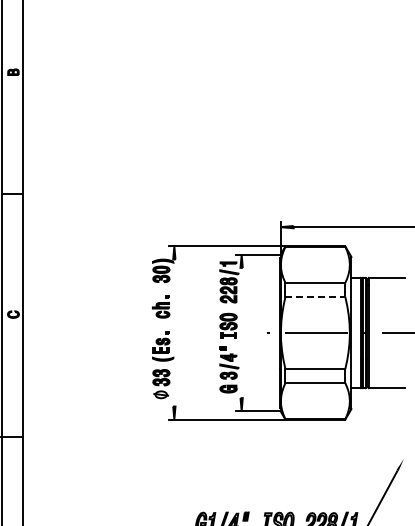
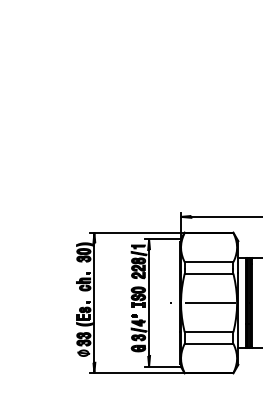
line: (315, 296) -> (209, 273), dashed -> solid
line: (174, 332) -> (94, 302), added
line: (241, 332) -> (148, 302), added

